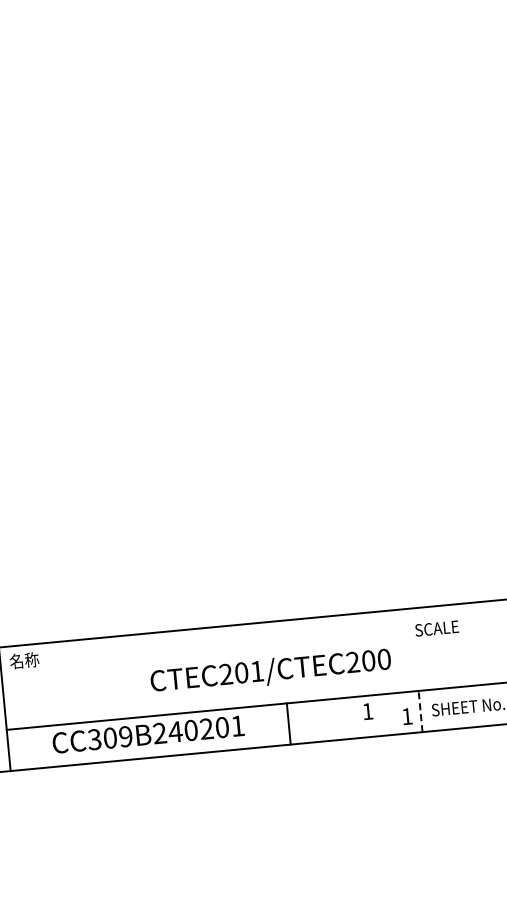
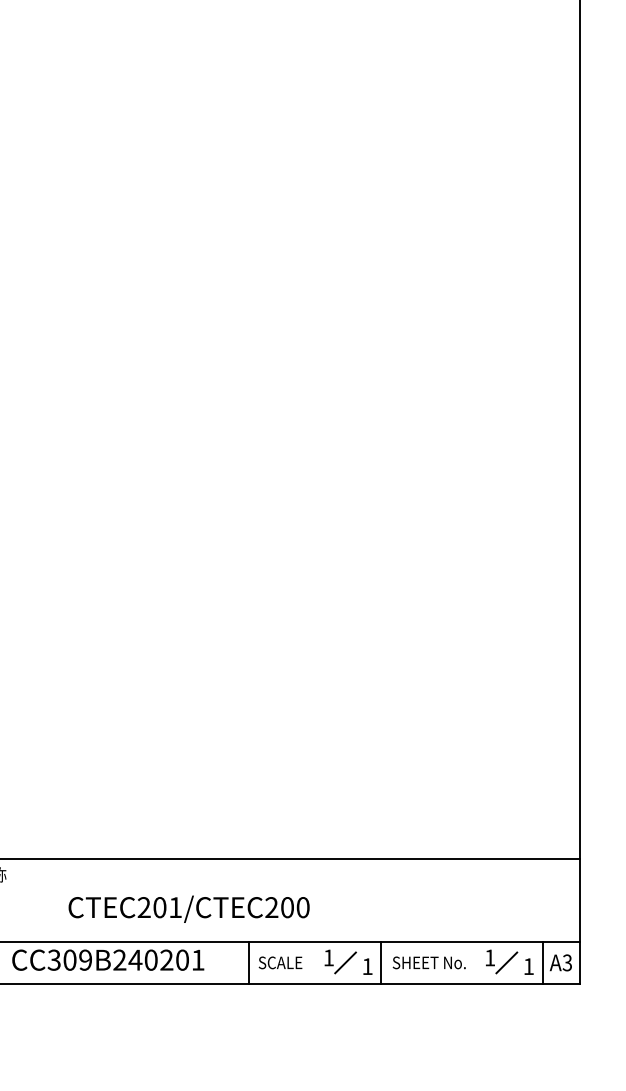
text: (436, 628) -> (280, 962), moved
text: (270, 671) -> (188, 908), moved
line: (420, 711) -> (381, 962), dashed -> solid
line: (384, 714) -> (345, 962), added

